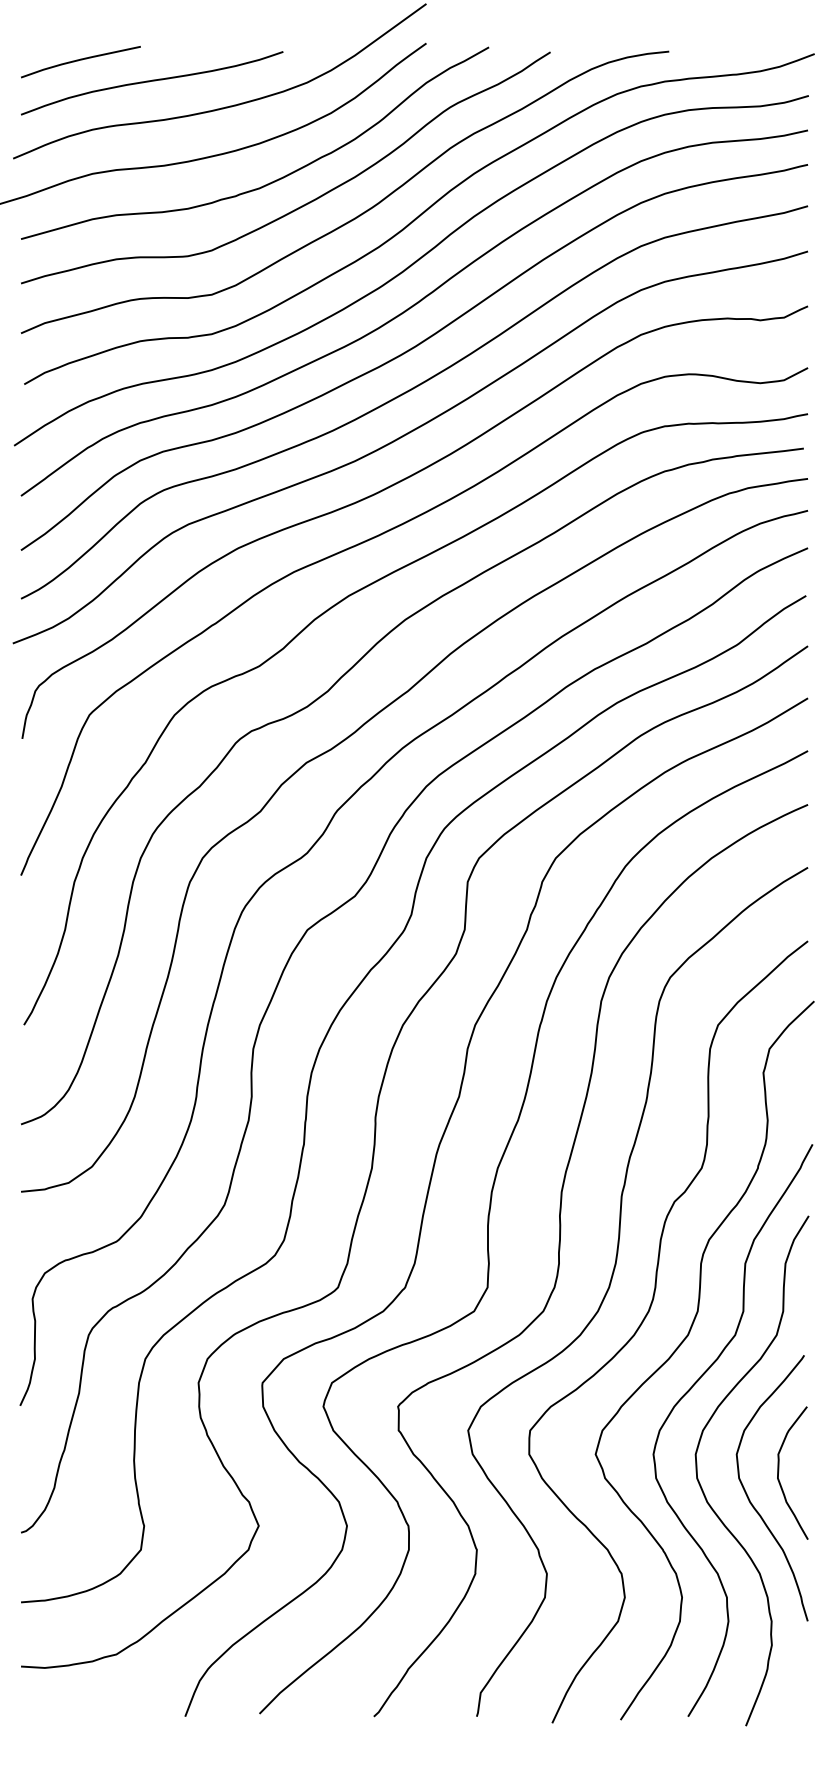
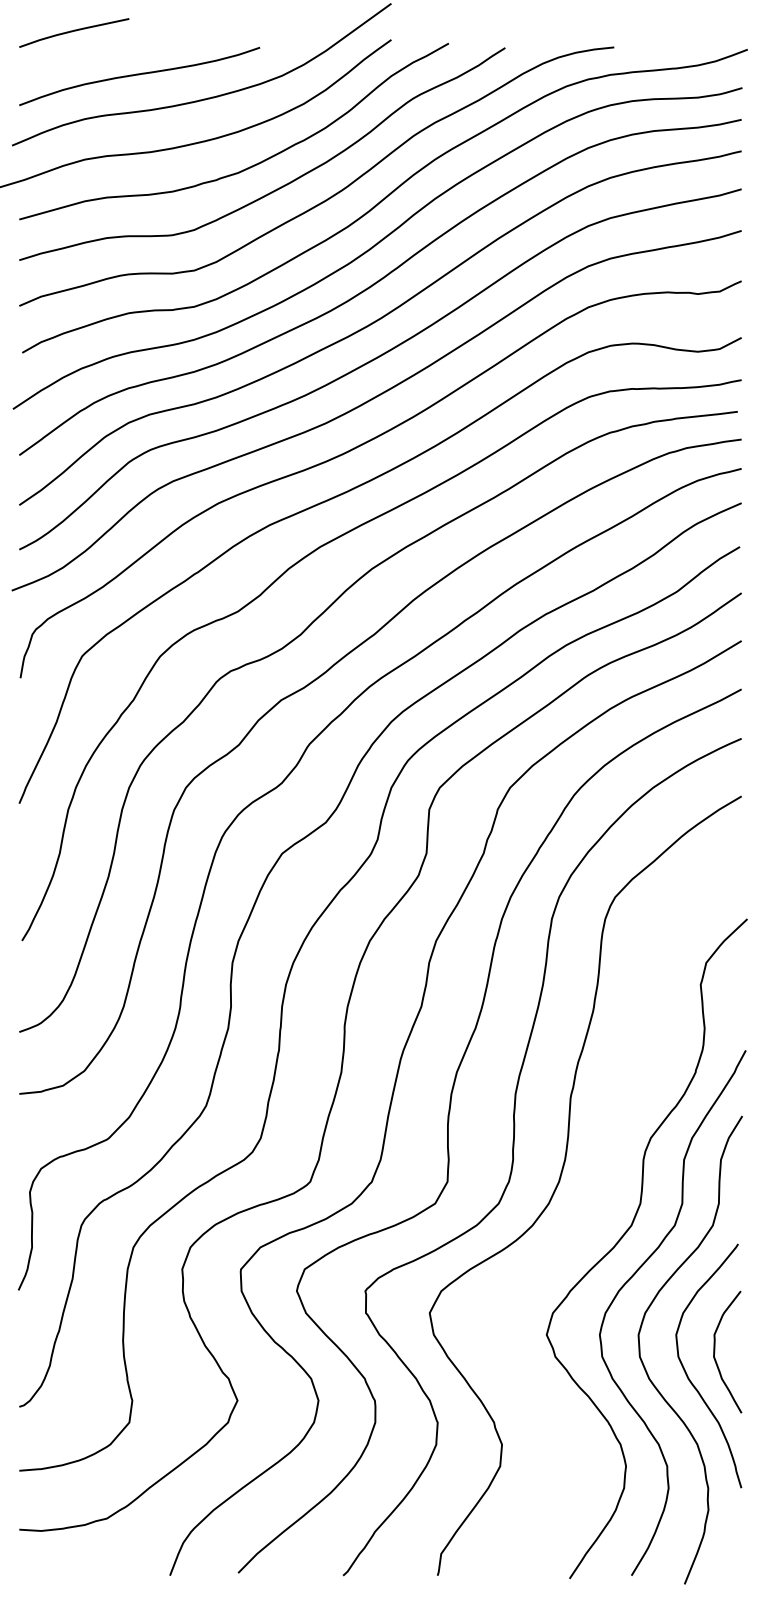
curve: (81, 60) -> (74, 31), moved
curve: (646, 1317) -> (593, 1209), removed

